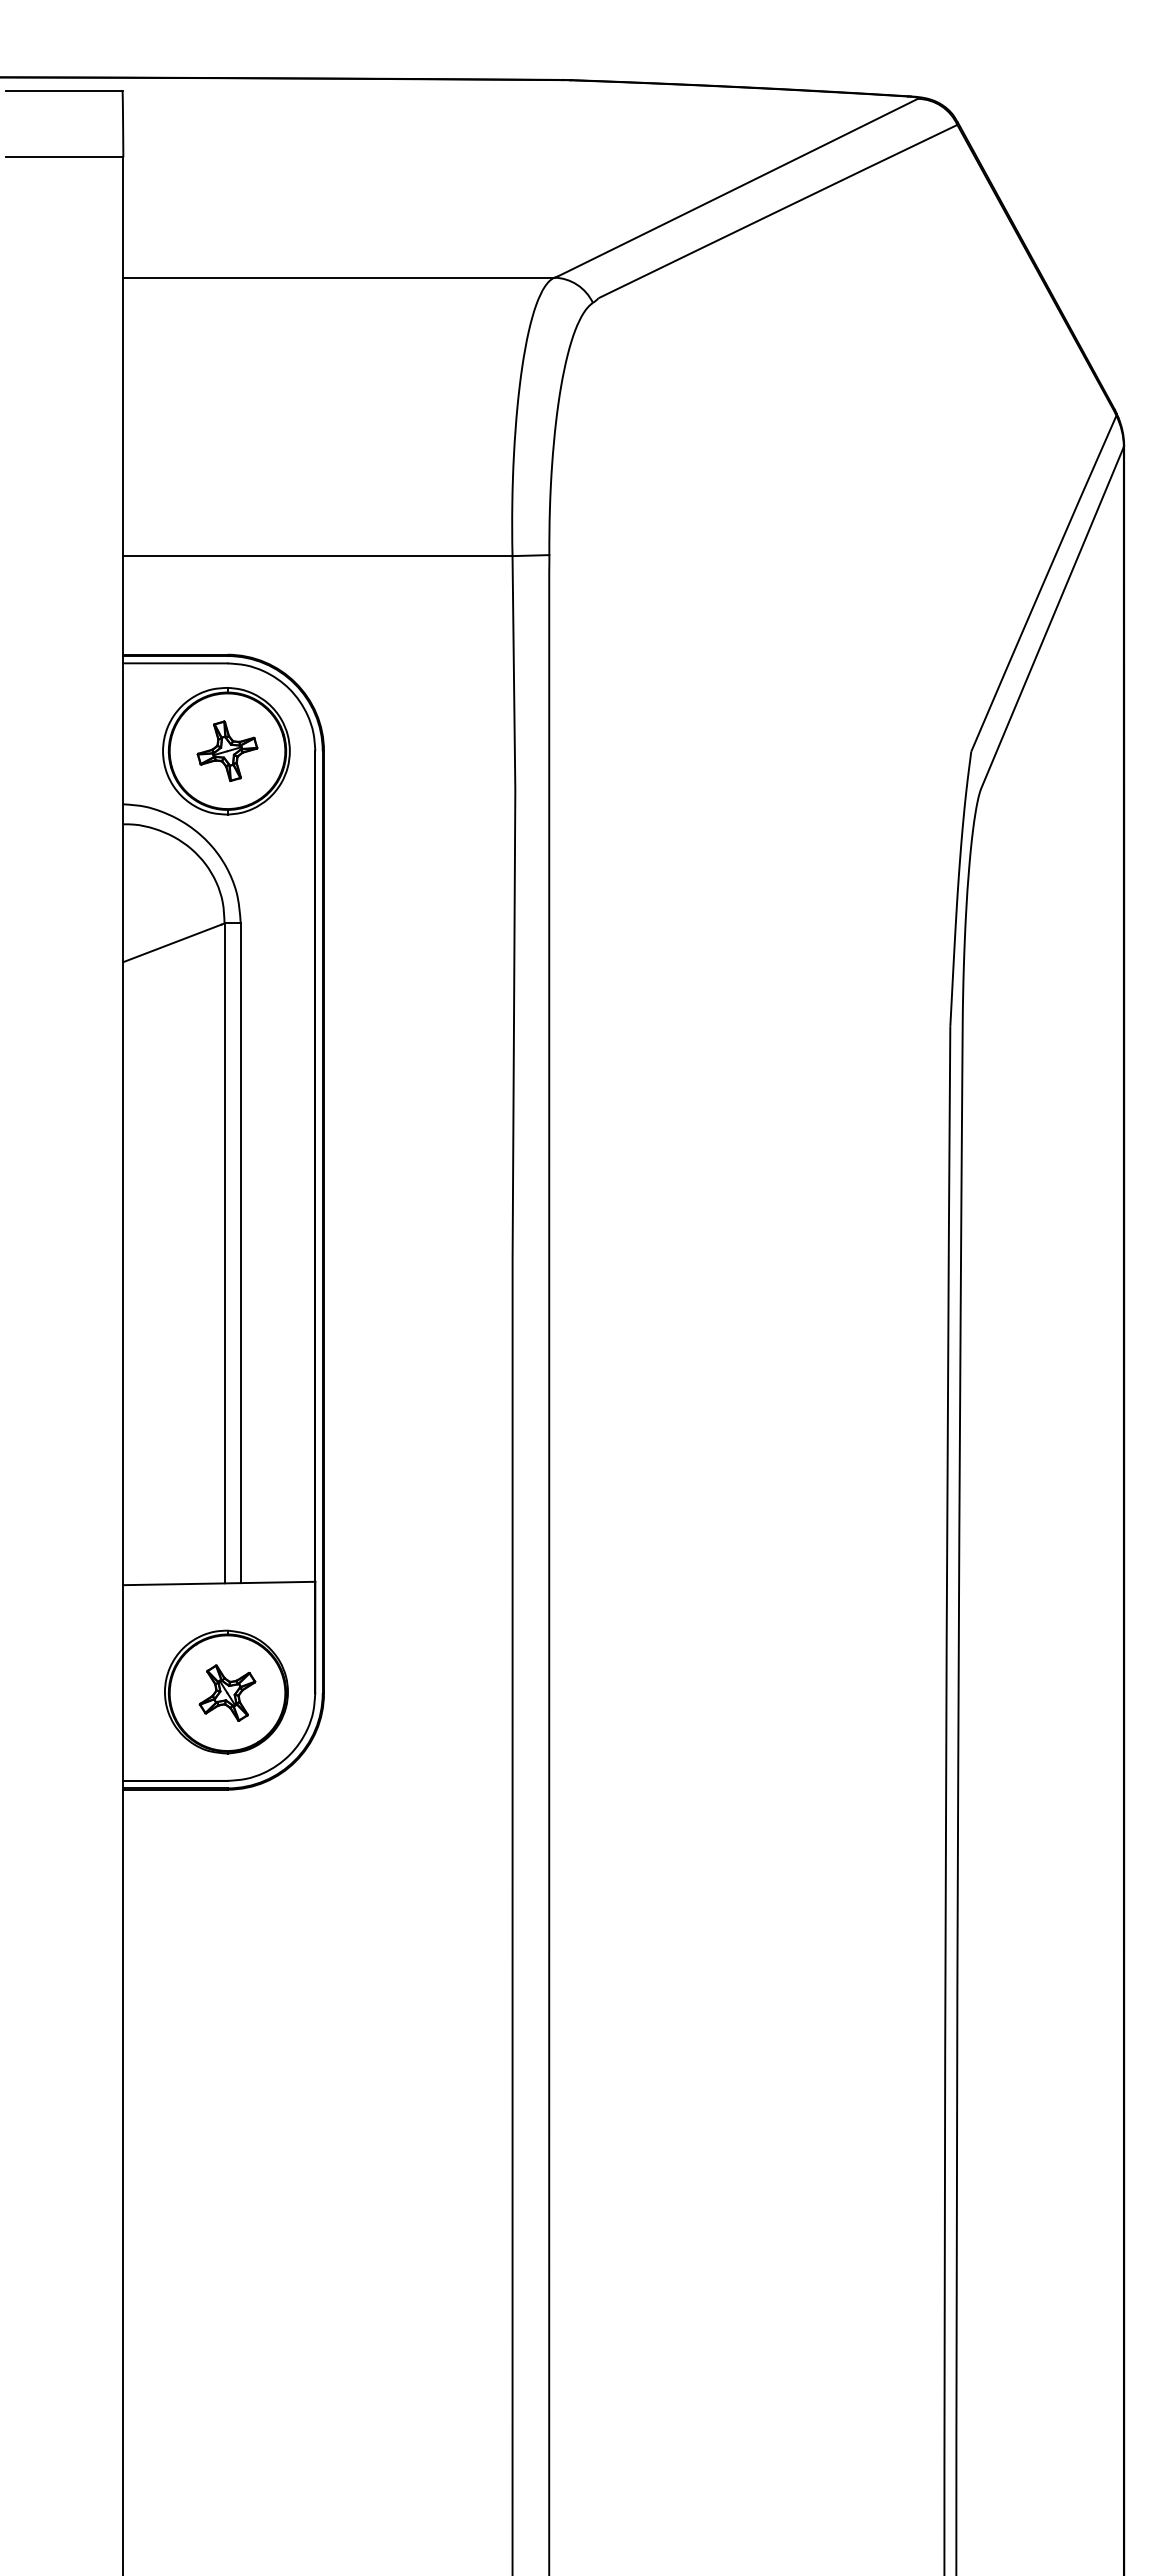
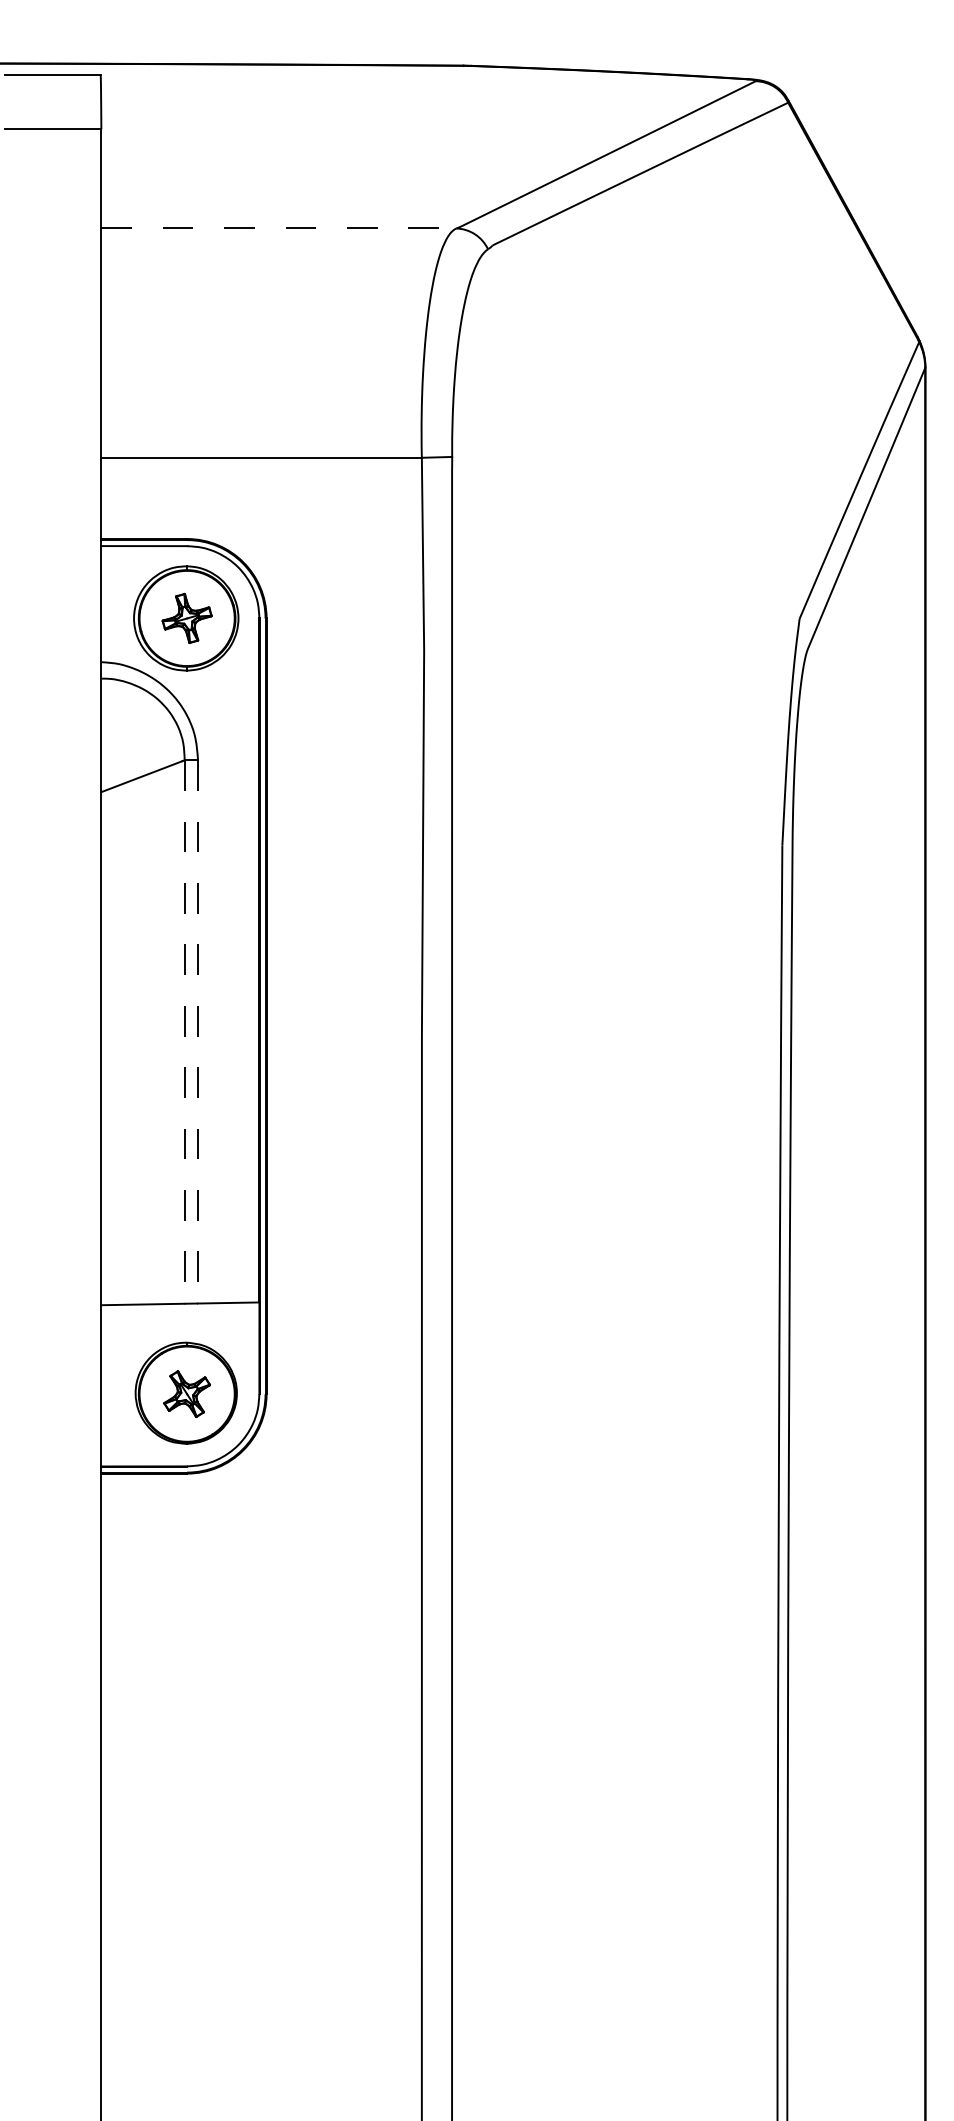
line: (338, 277) -> (278, 228), solid -> dashed
line: (224, 1253) -> (184, 1032), solid -> dashed
line: (240, 1253) -> (197, 1032), solid -> dashed

